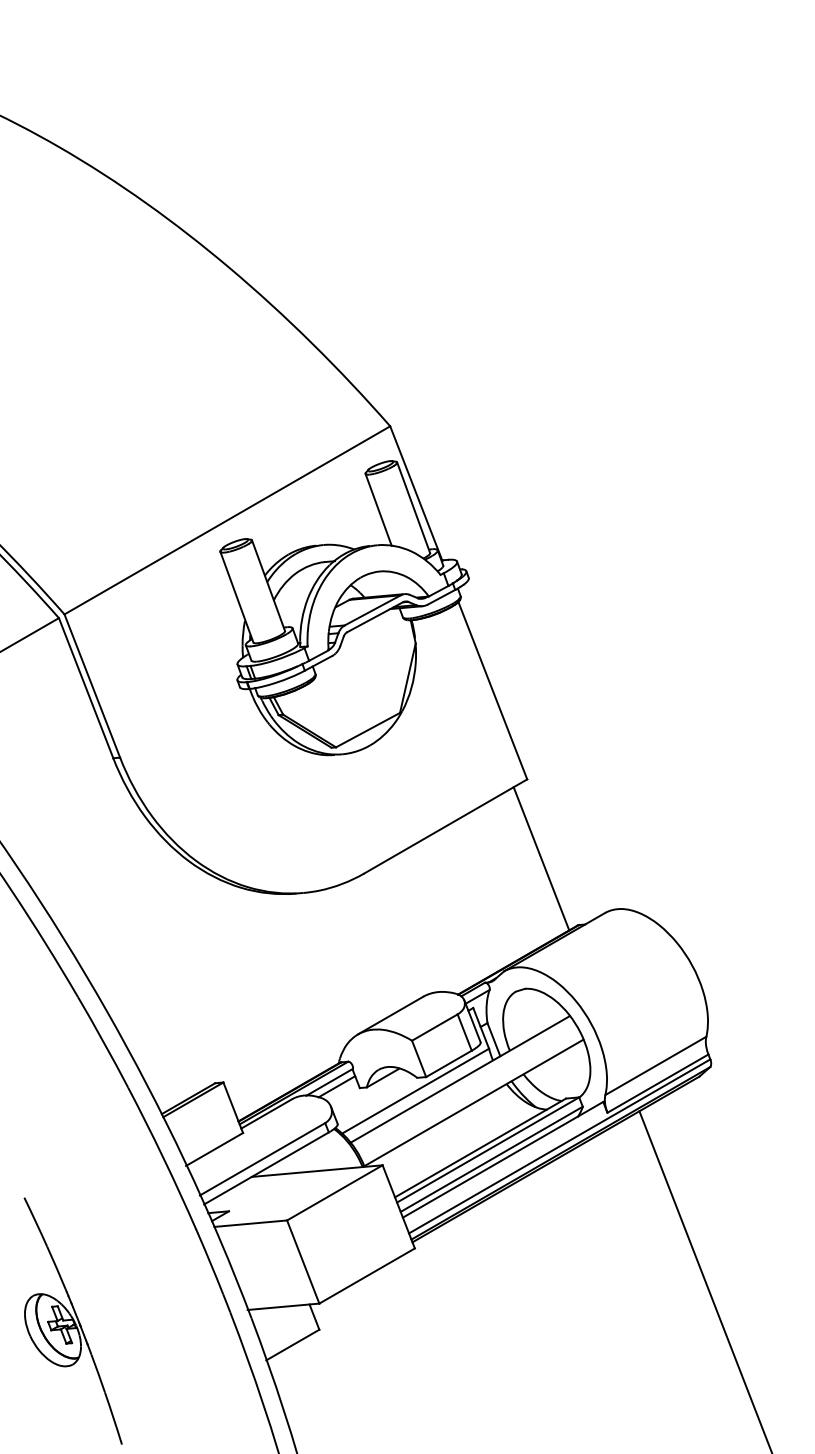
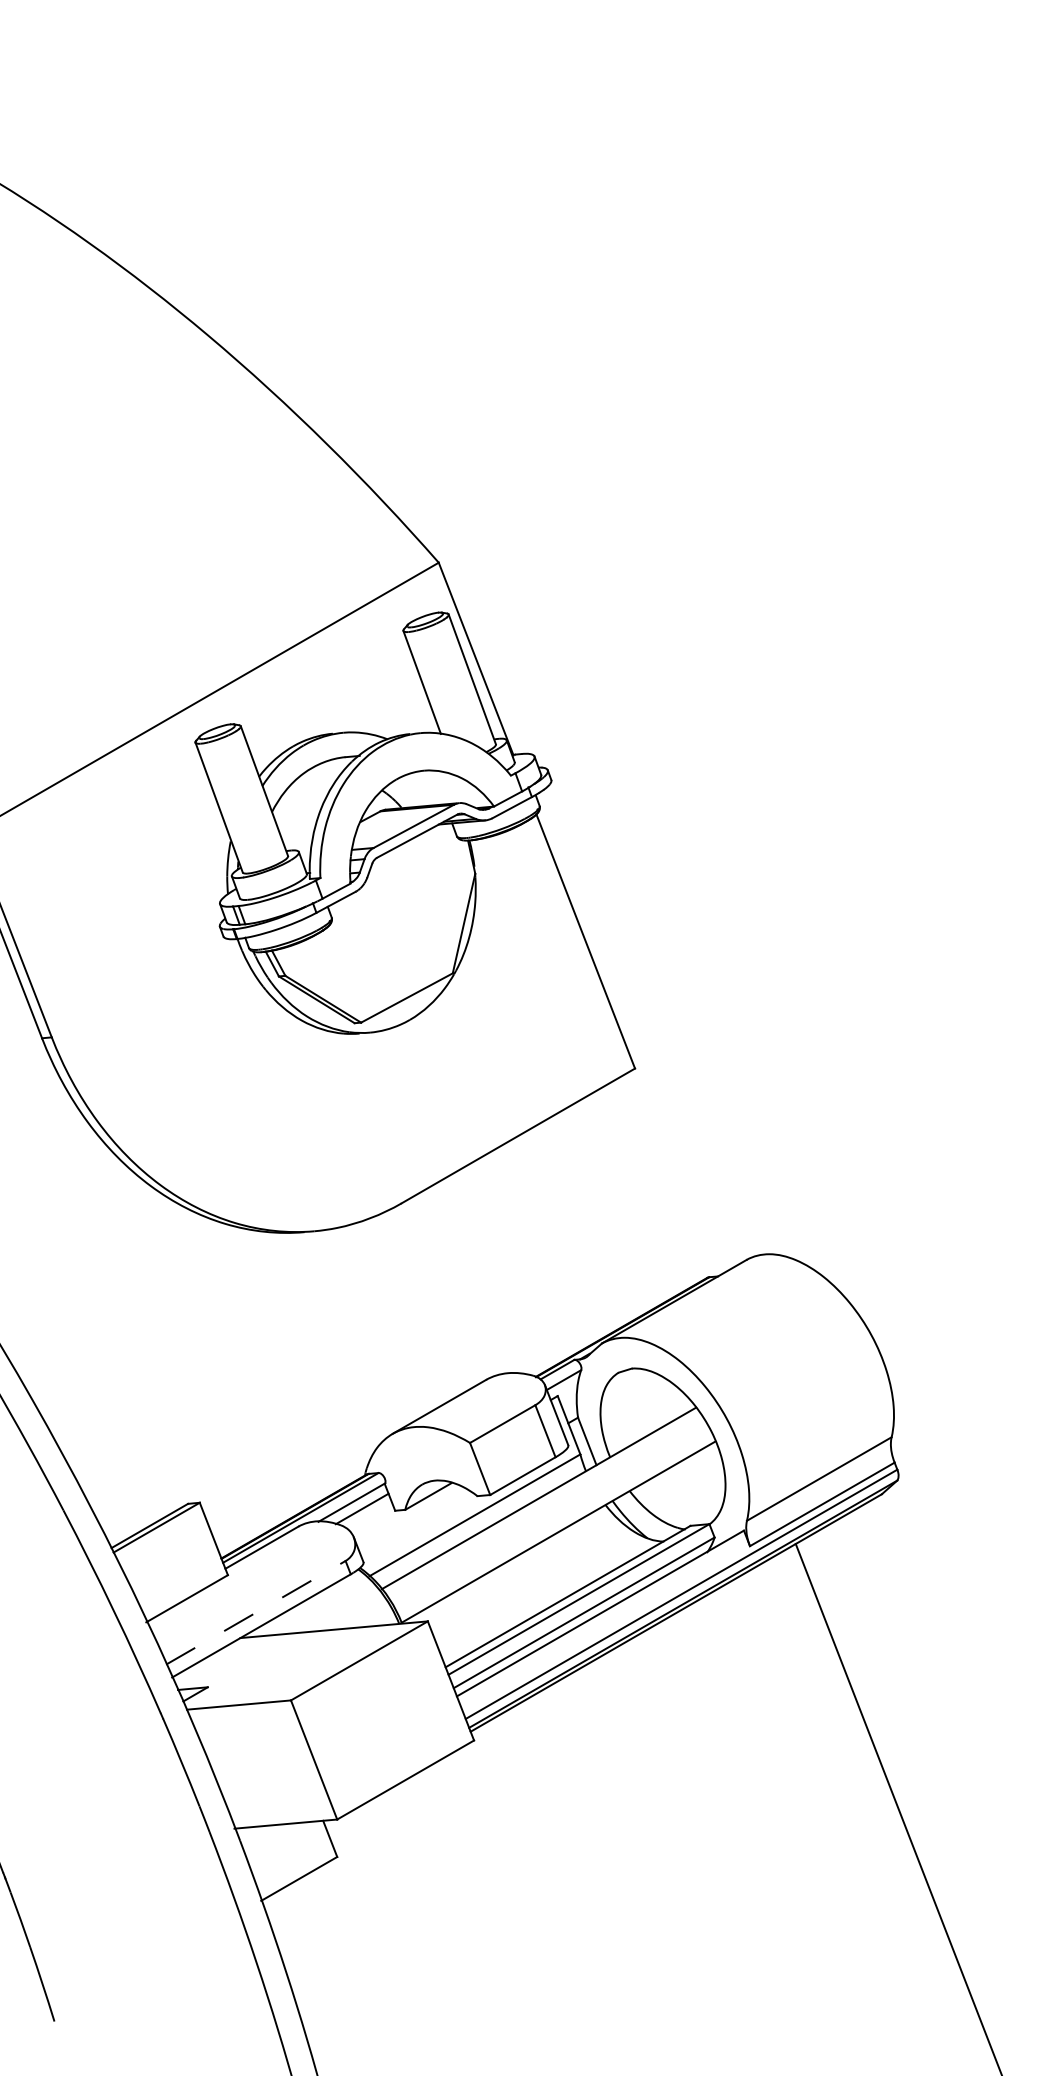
line: (541, 858) -> (655, 1181), removed
line: (263, 1159) -> (257, 1613), solid -> dashed

